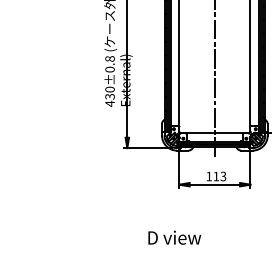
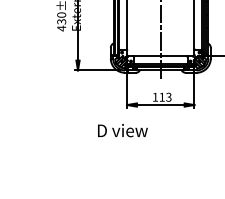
text: (174, 237) -> (122, 130), moved

